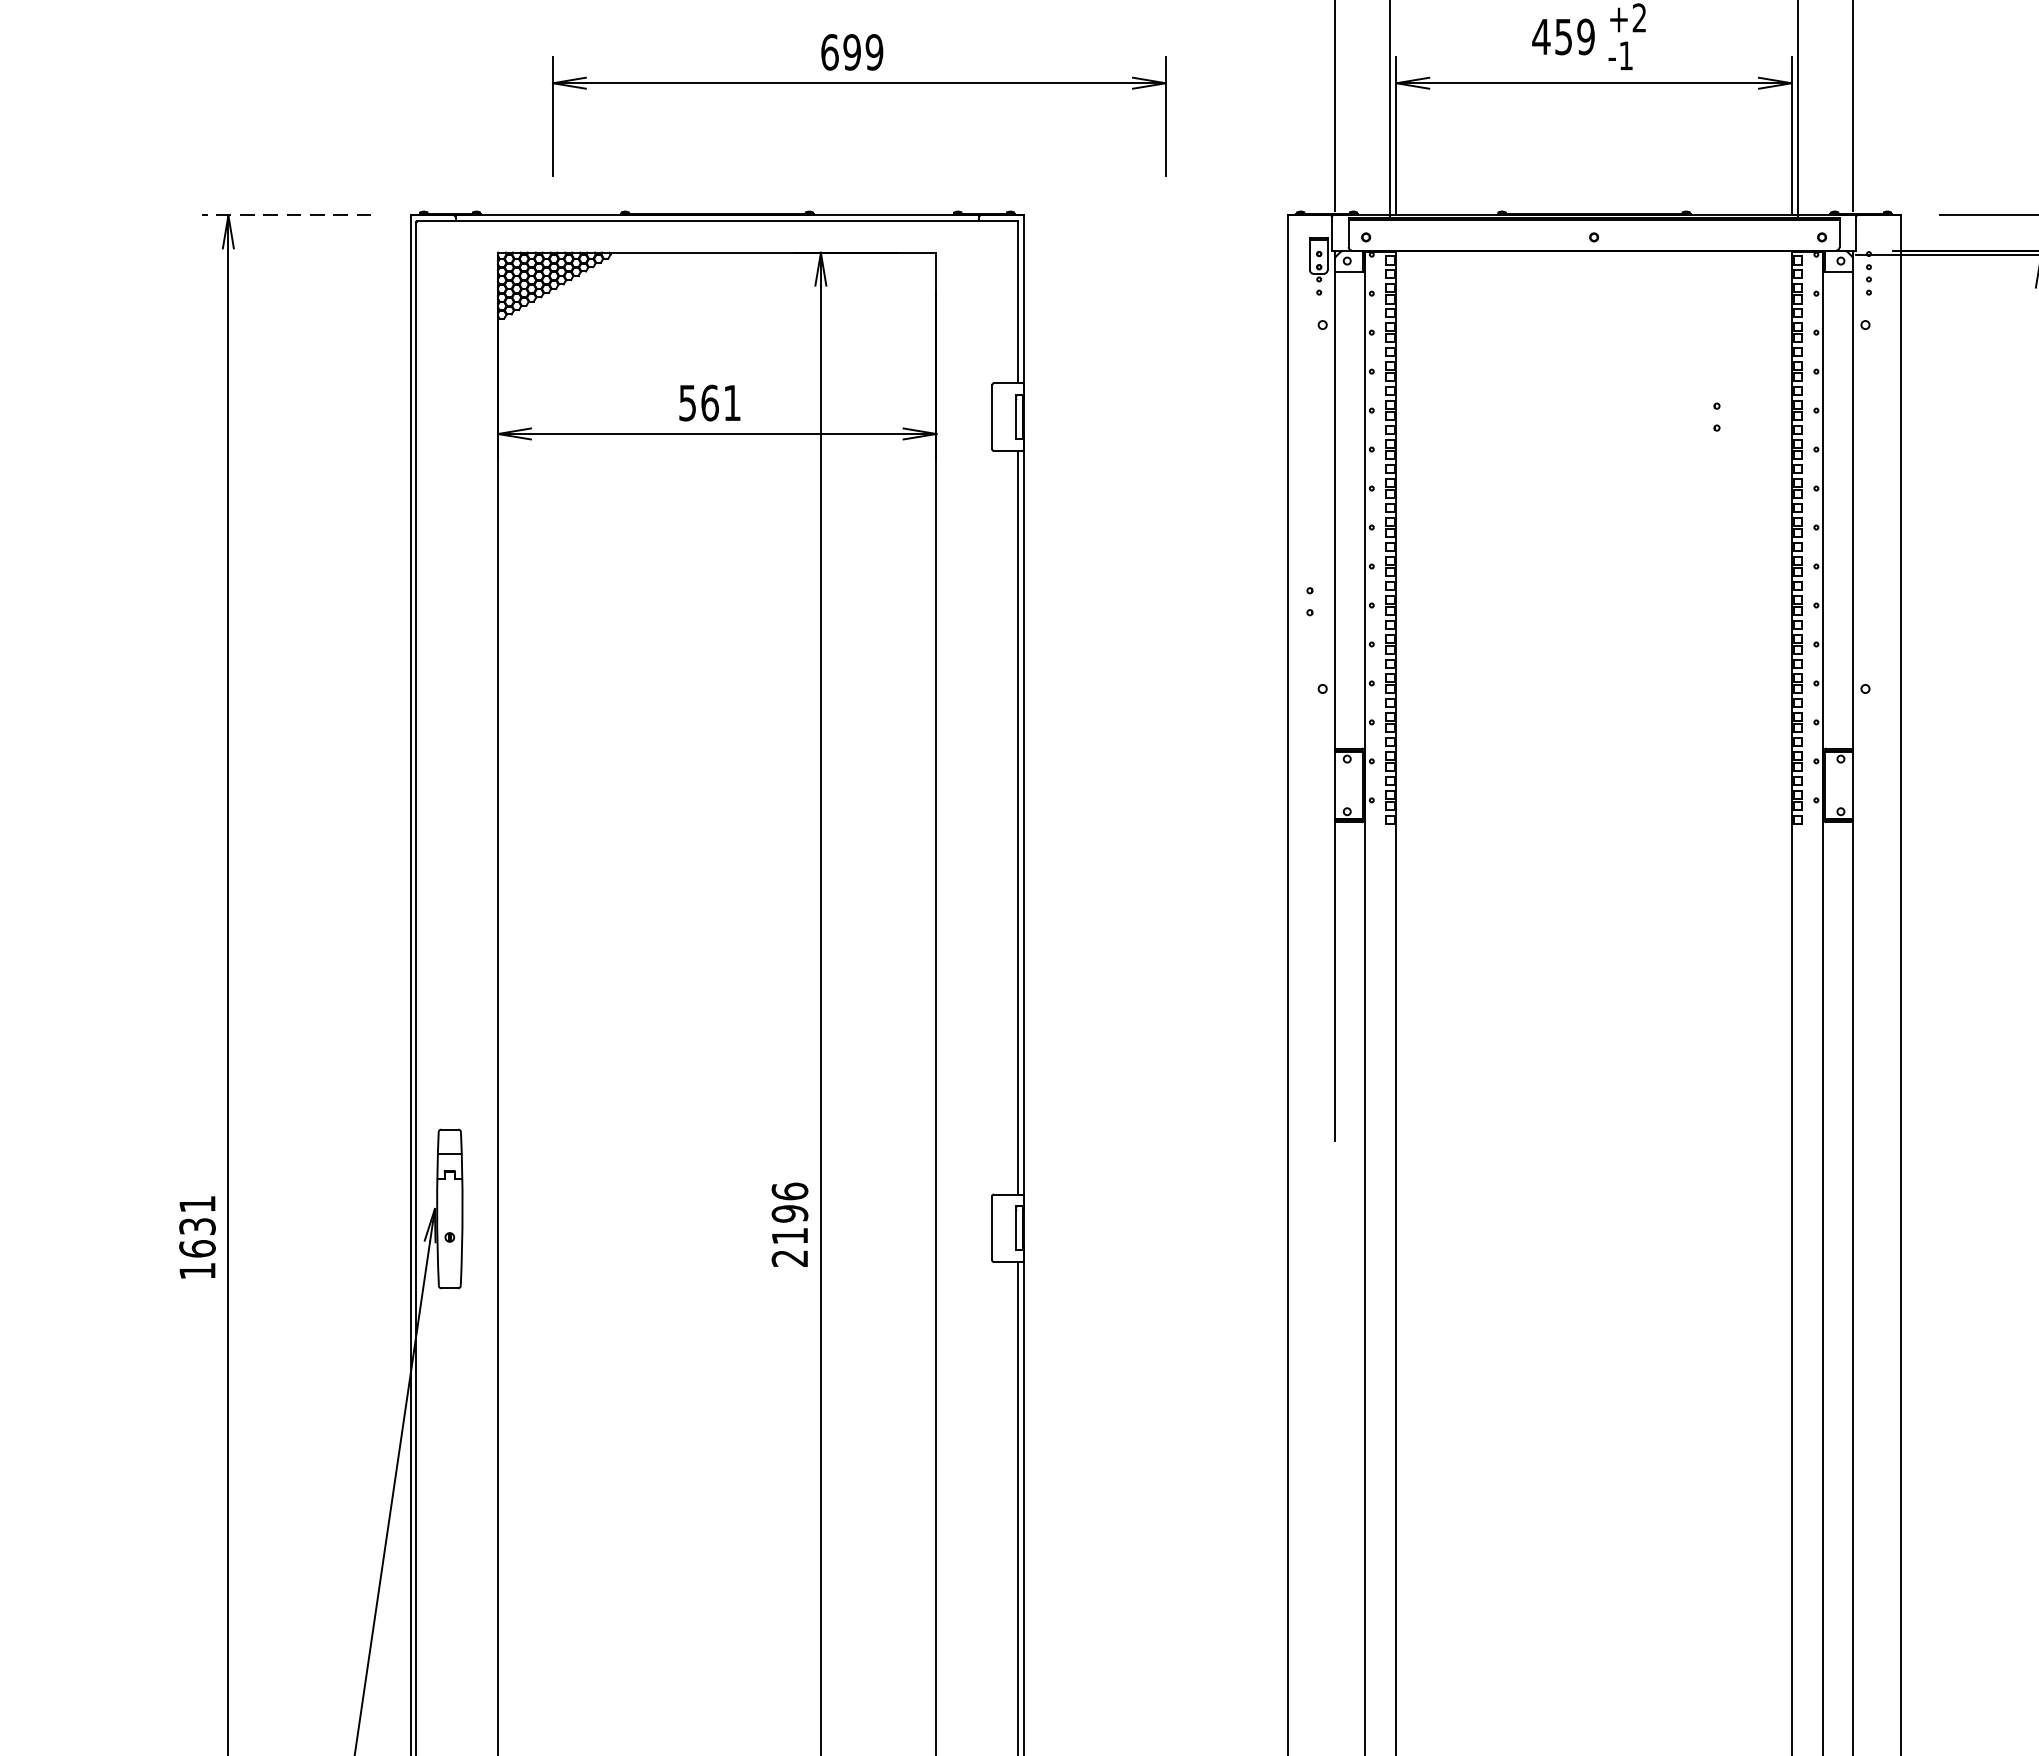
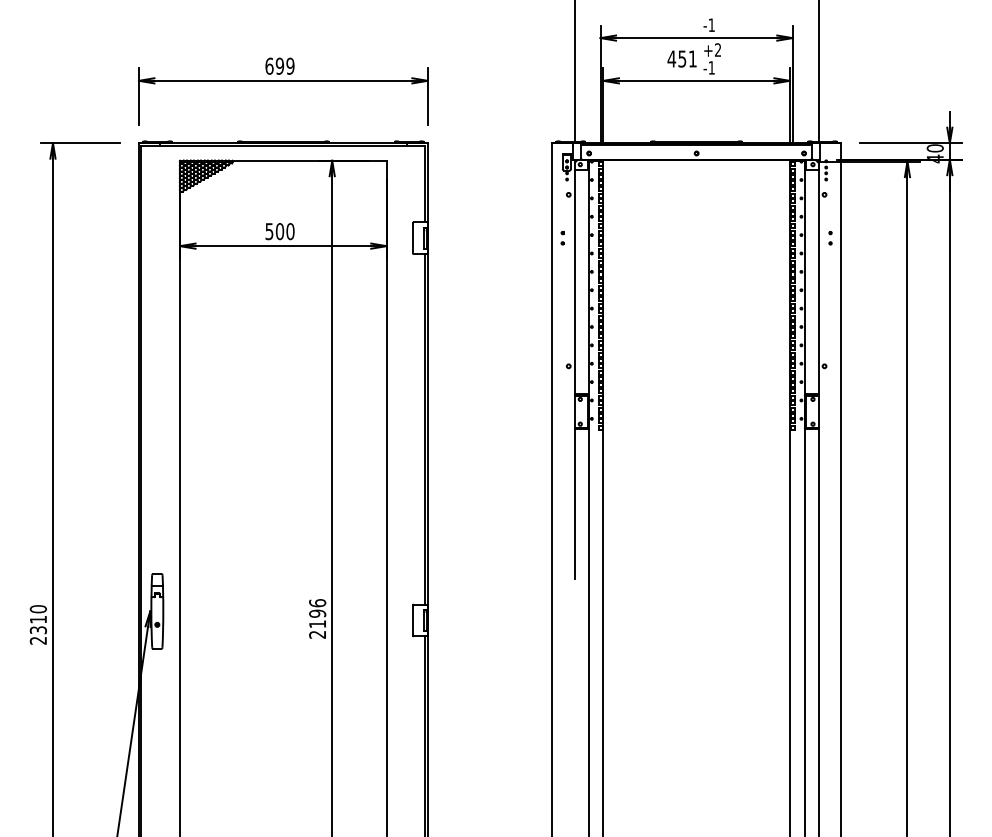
text: (1585, 35) -> (692, 58), 459 -> 451
part: (859, 84) -> (283, 81), moved
line: (286, 216) -> (80, 143), dashed -> solid
text: (721, 402) -> (285, 231), 561 -> 500
part: (1716, 415) -> (830, 237), moved
part: (1309, 602) -> (562, 238), moved
text: (197, 1236) -> (38, 624), 1631 -> 2310

